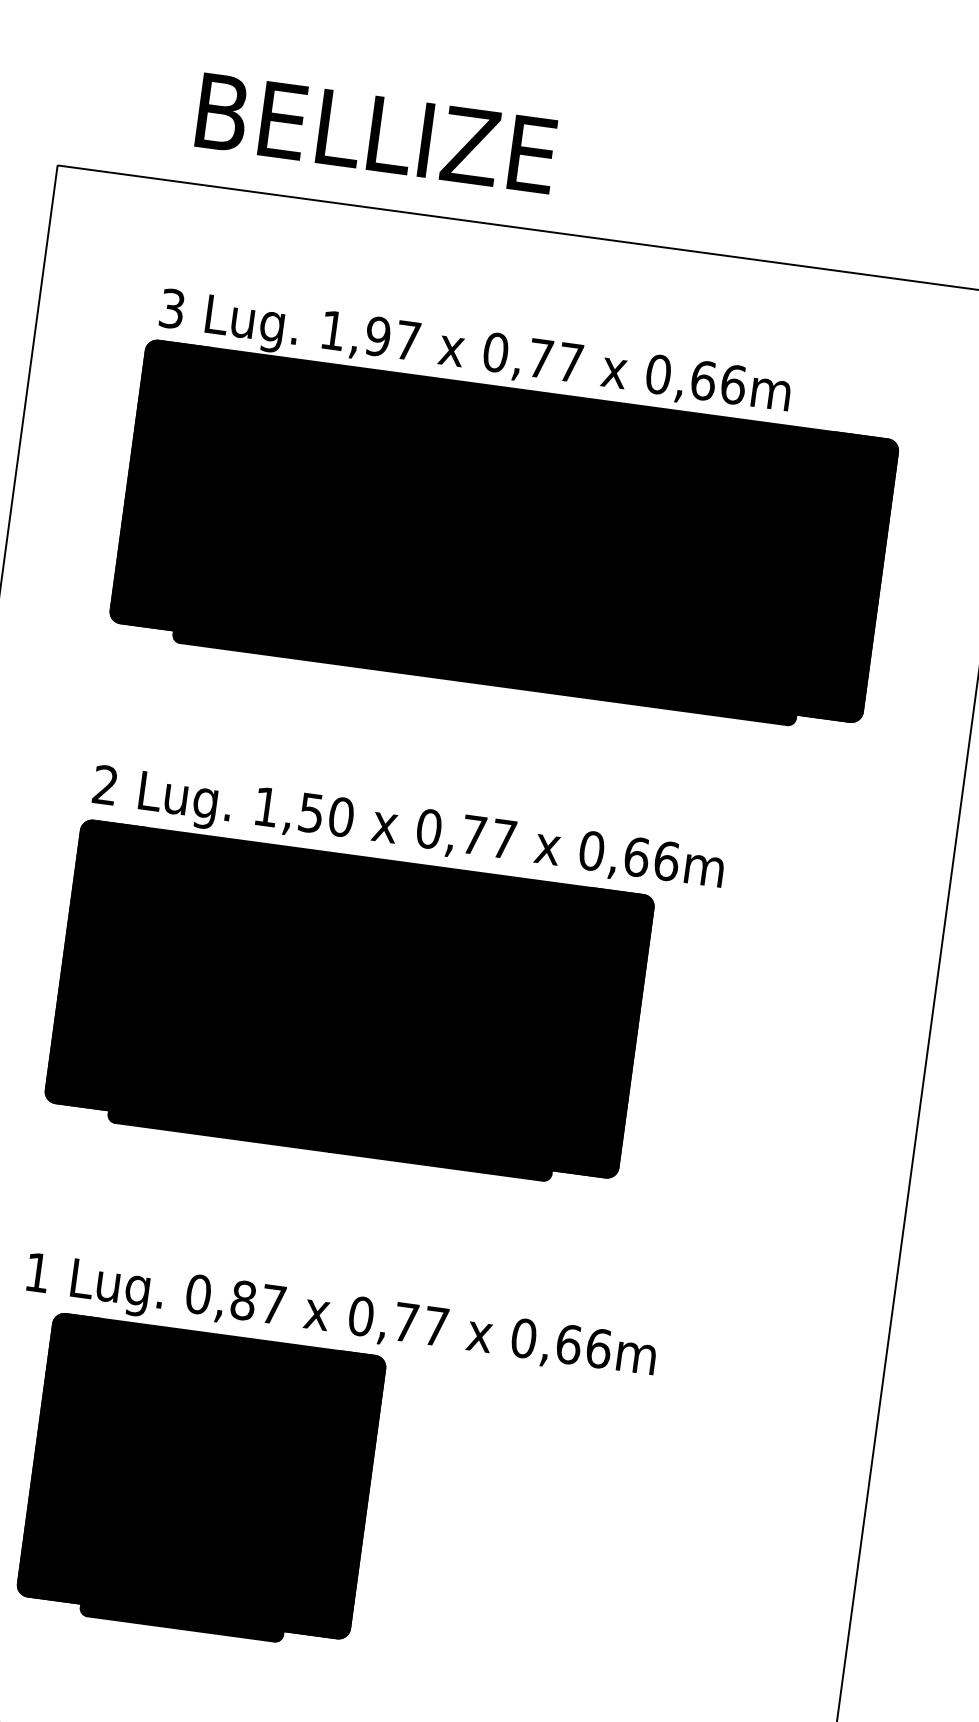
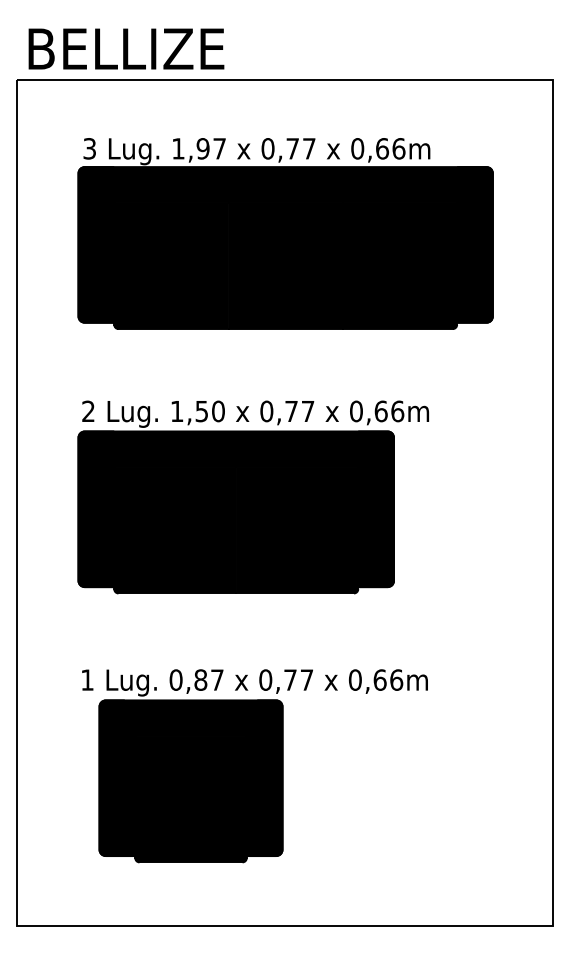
text: (376, 132) -> (126, 48), moved

